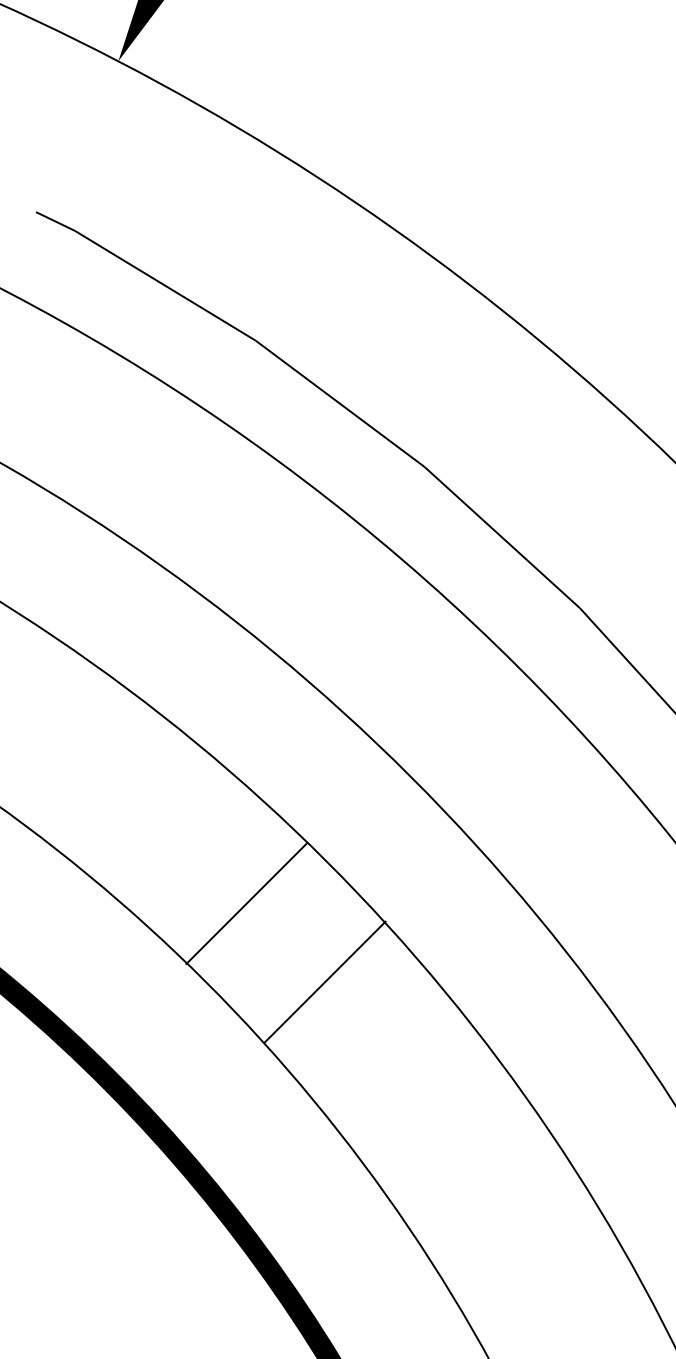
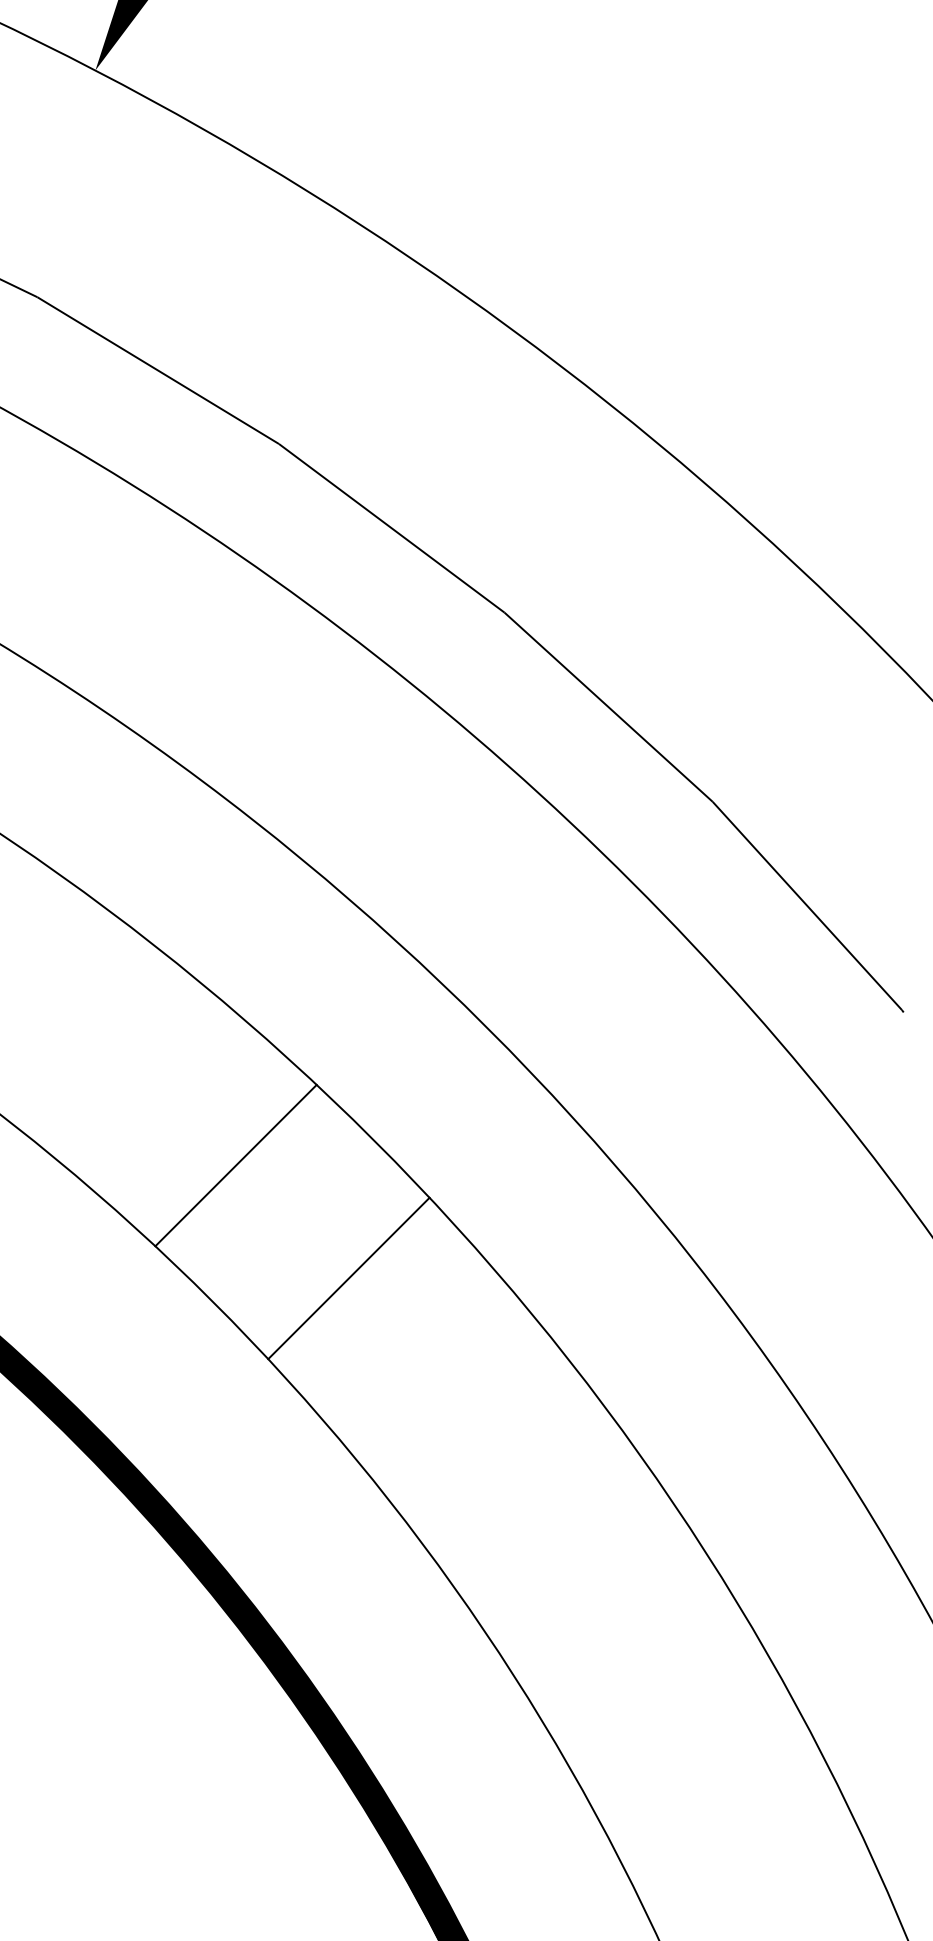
line: (246, 903) -> (235, 1165), moved
line: (324, 982) -> (348, 1278), moved

